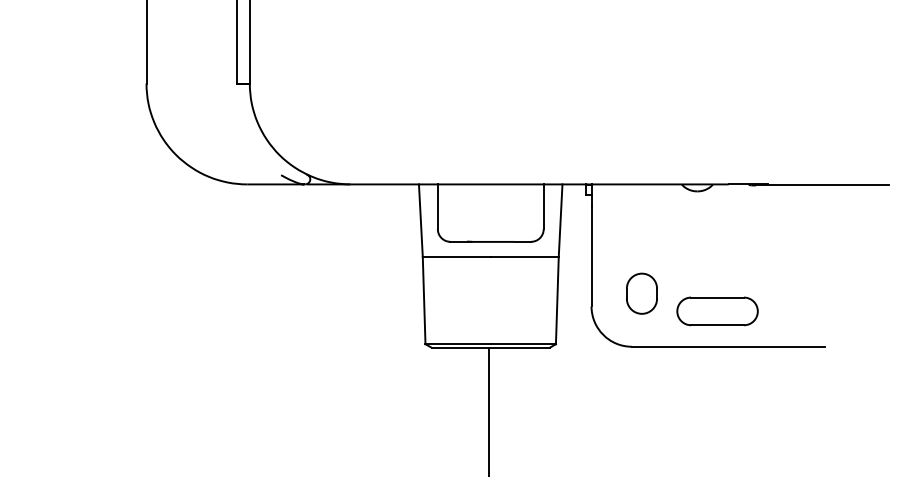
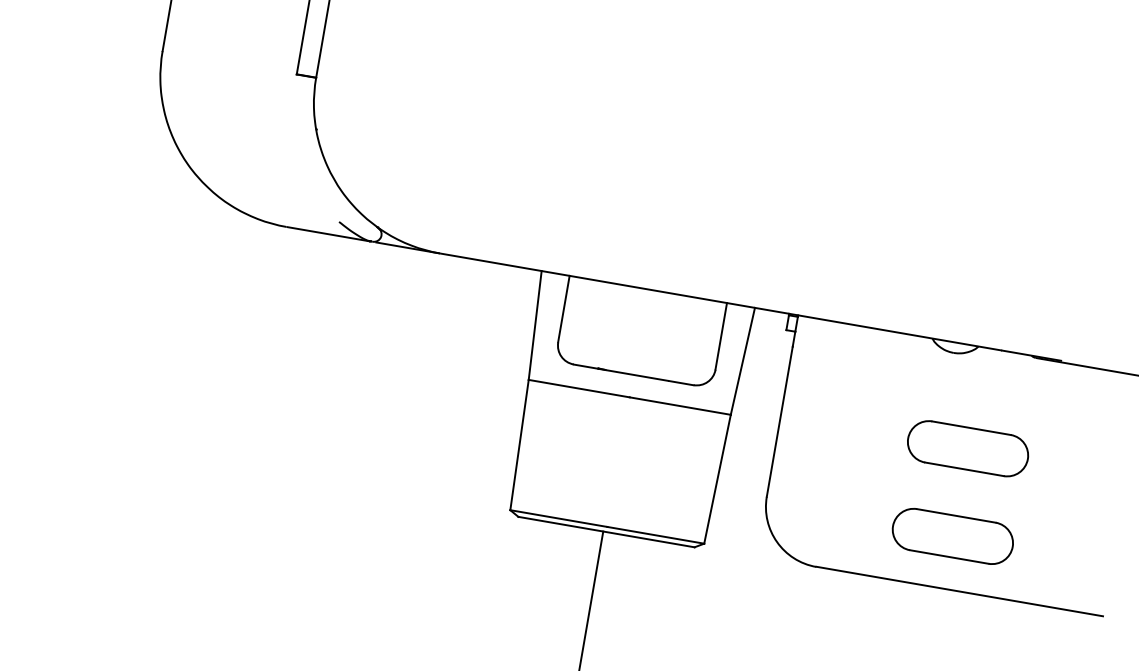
part: (717, 252) -> (967, 448), added
part: (641, 293) -> (844, 490), removed

